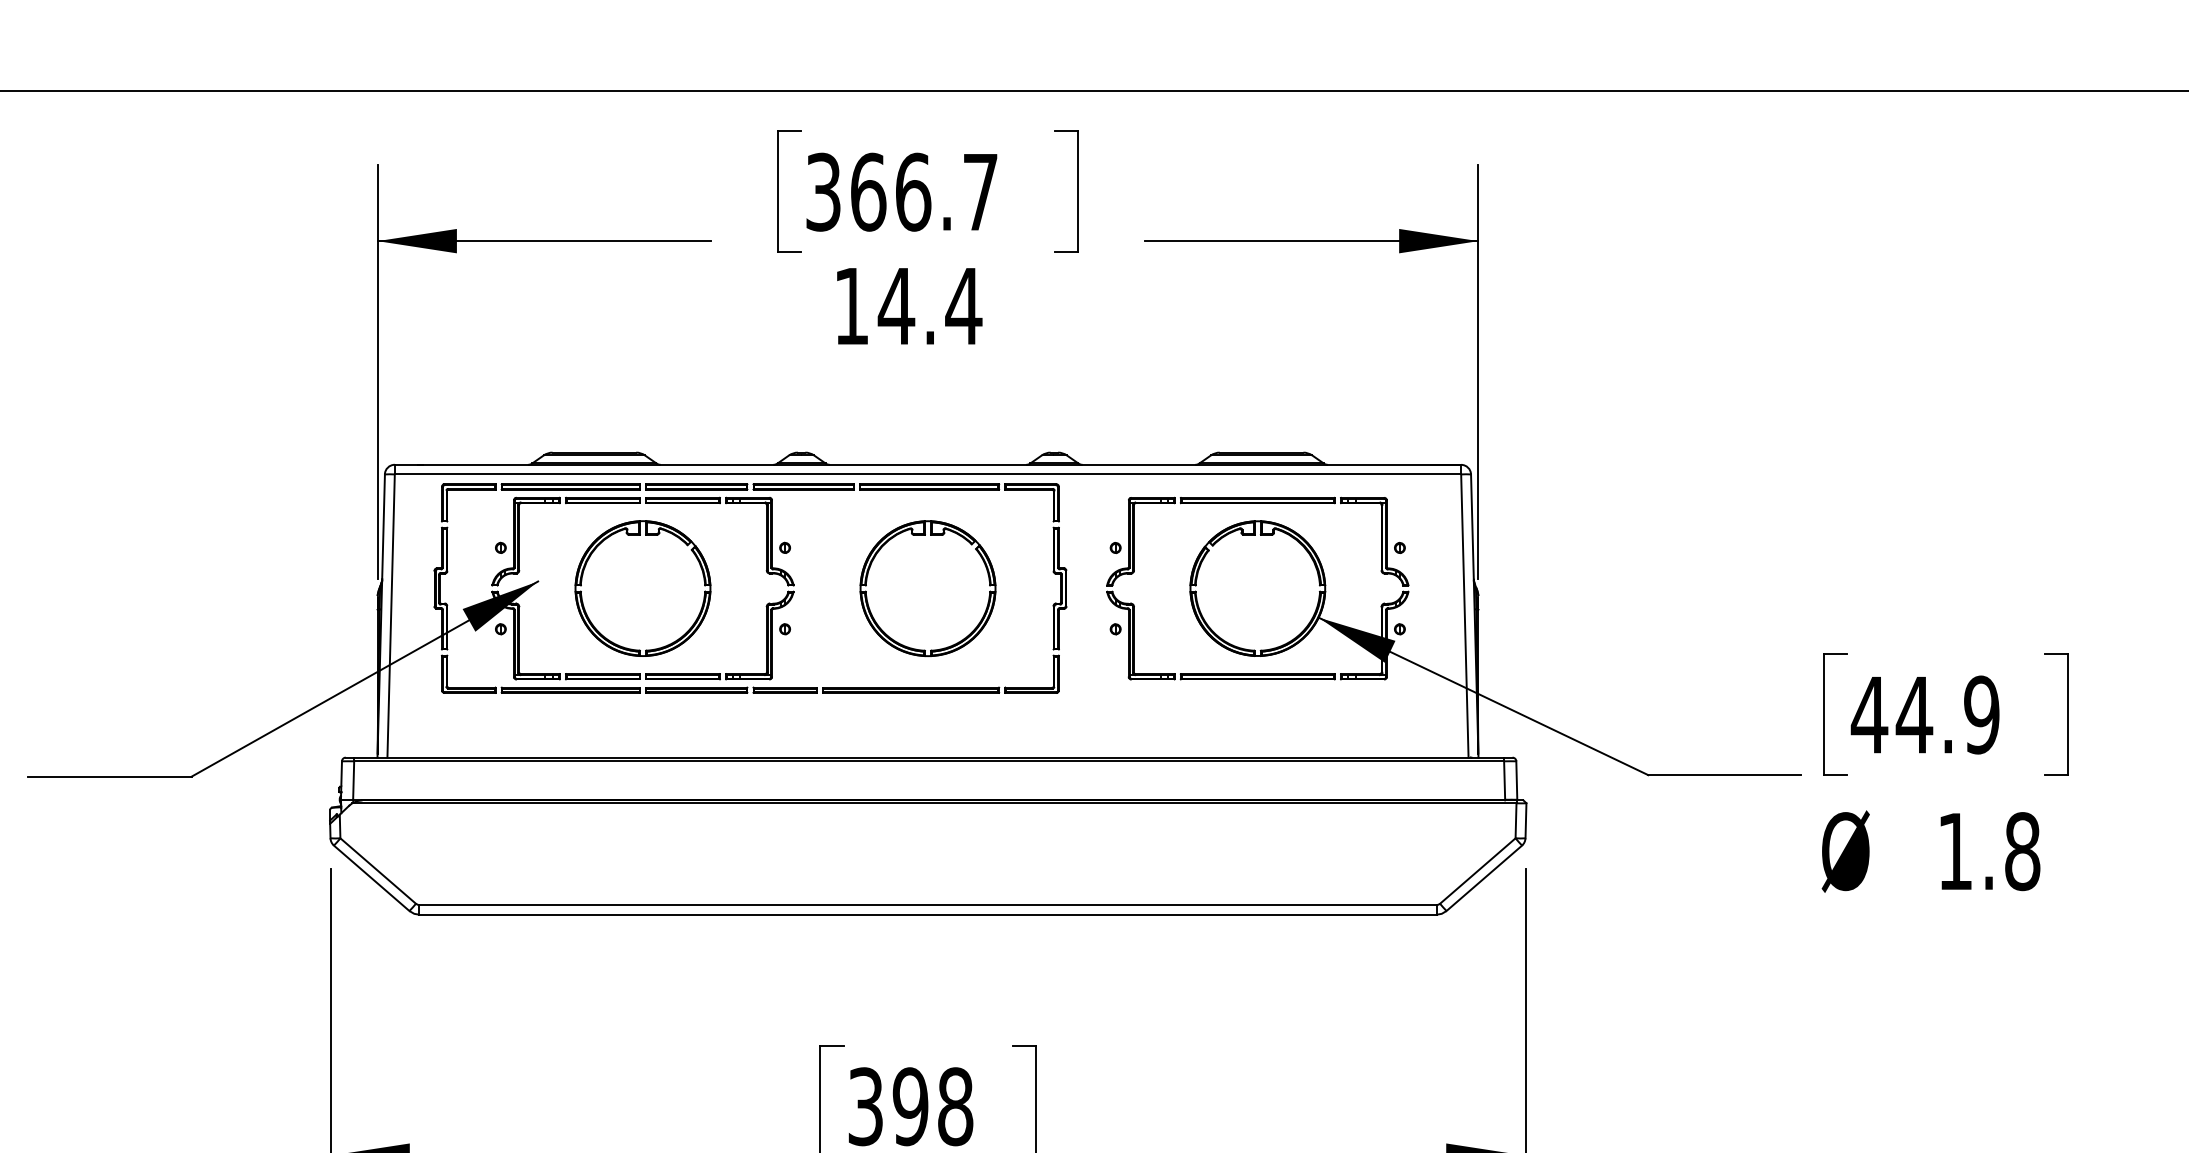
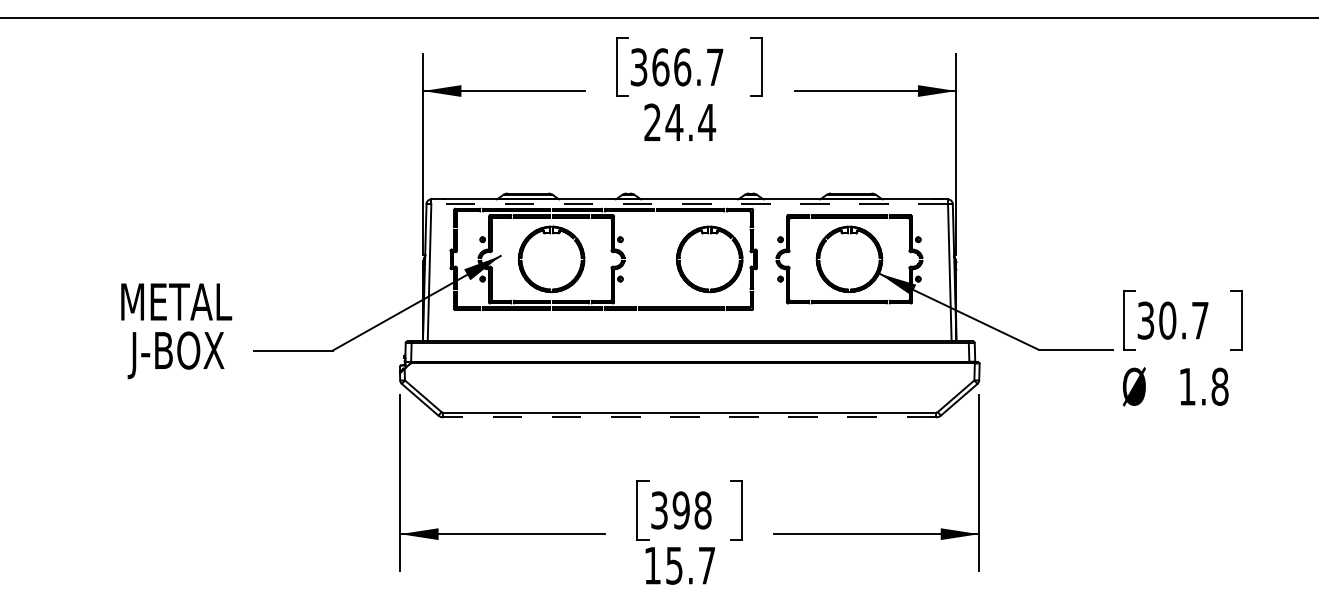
text: (851, 303) -> (652, 121), 14.4 -> 24.4
line: (927, 475) -> (689, 204), solid -> dashed
part: (927, 588) -> (709, 259), moved
text: (1924, 714) -> (1172, 320), 44.9 -> 30.7
line: (927, 914) -> (689, 417), solid -> dashed

